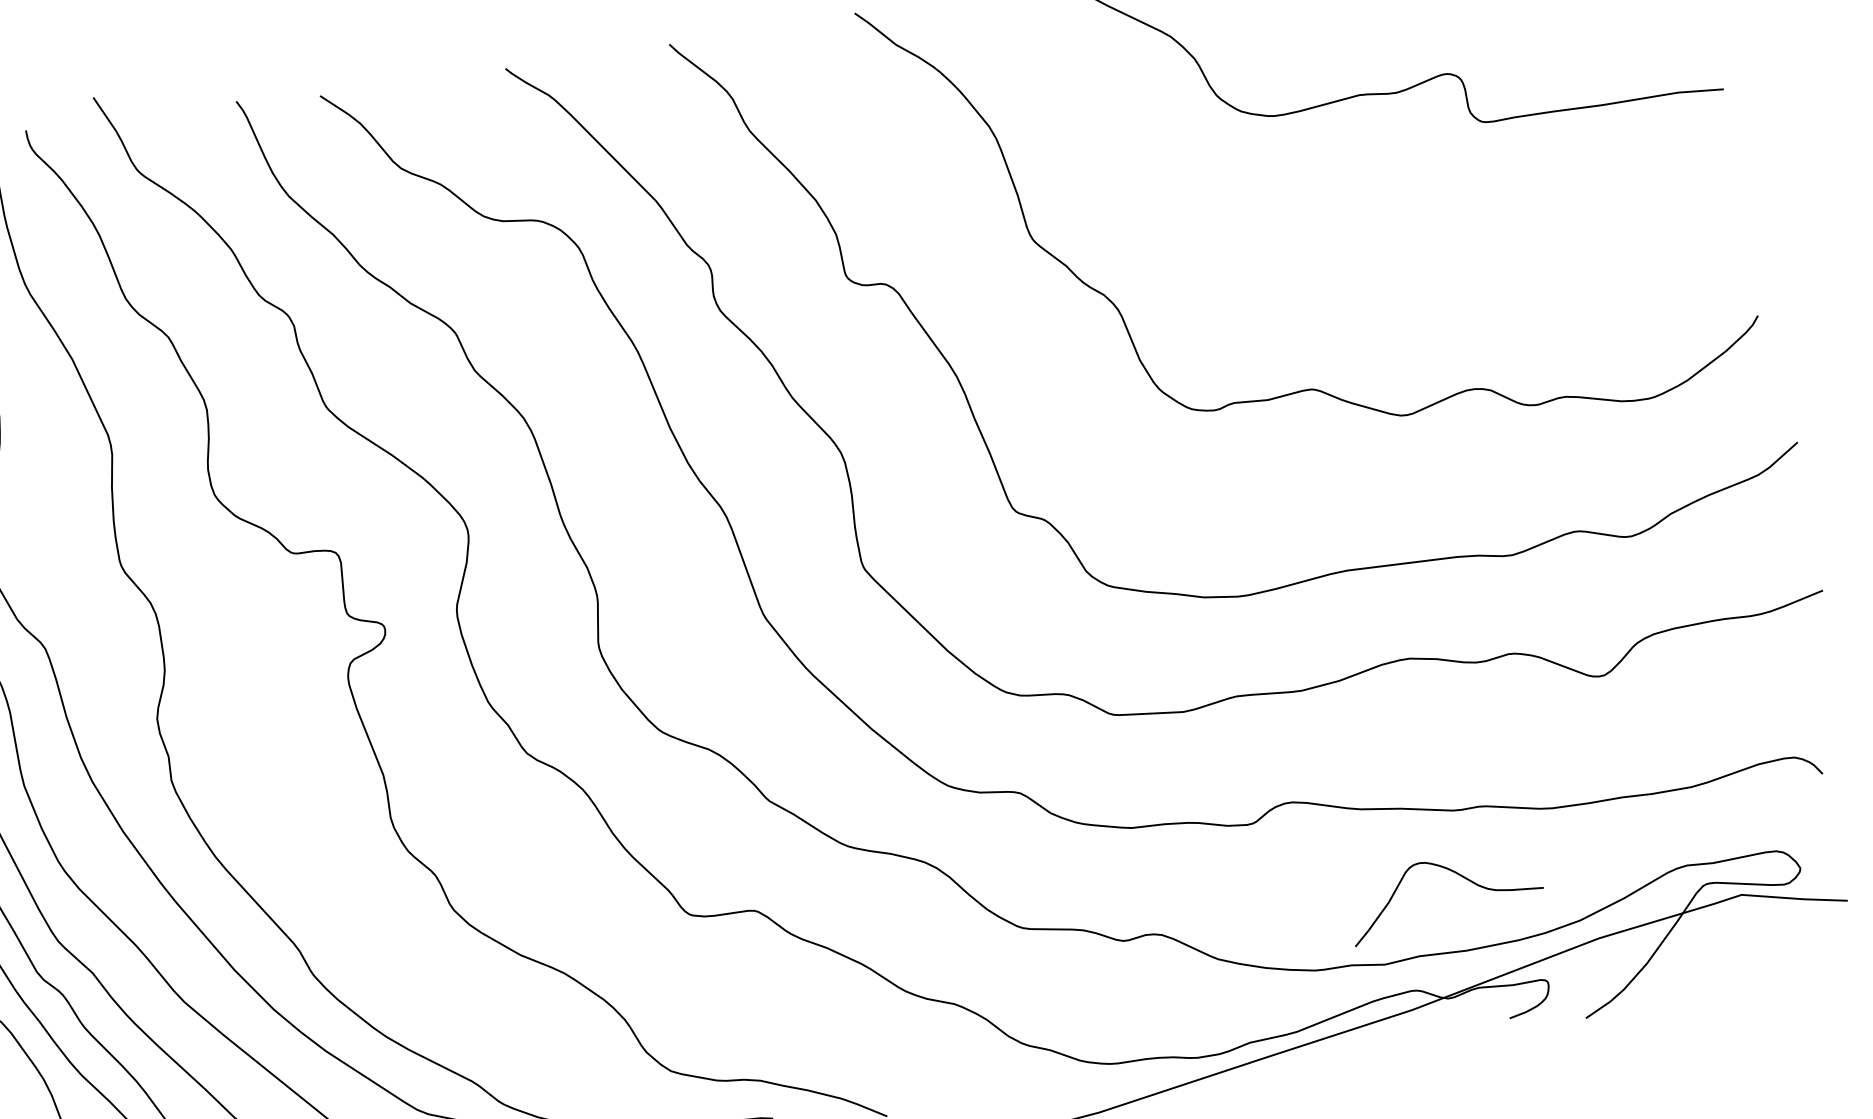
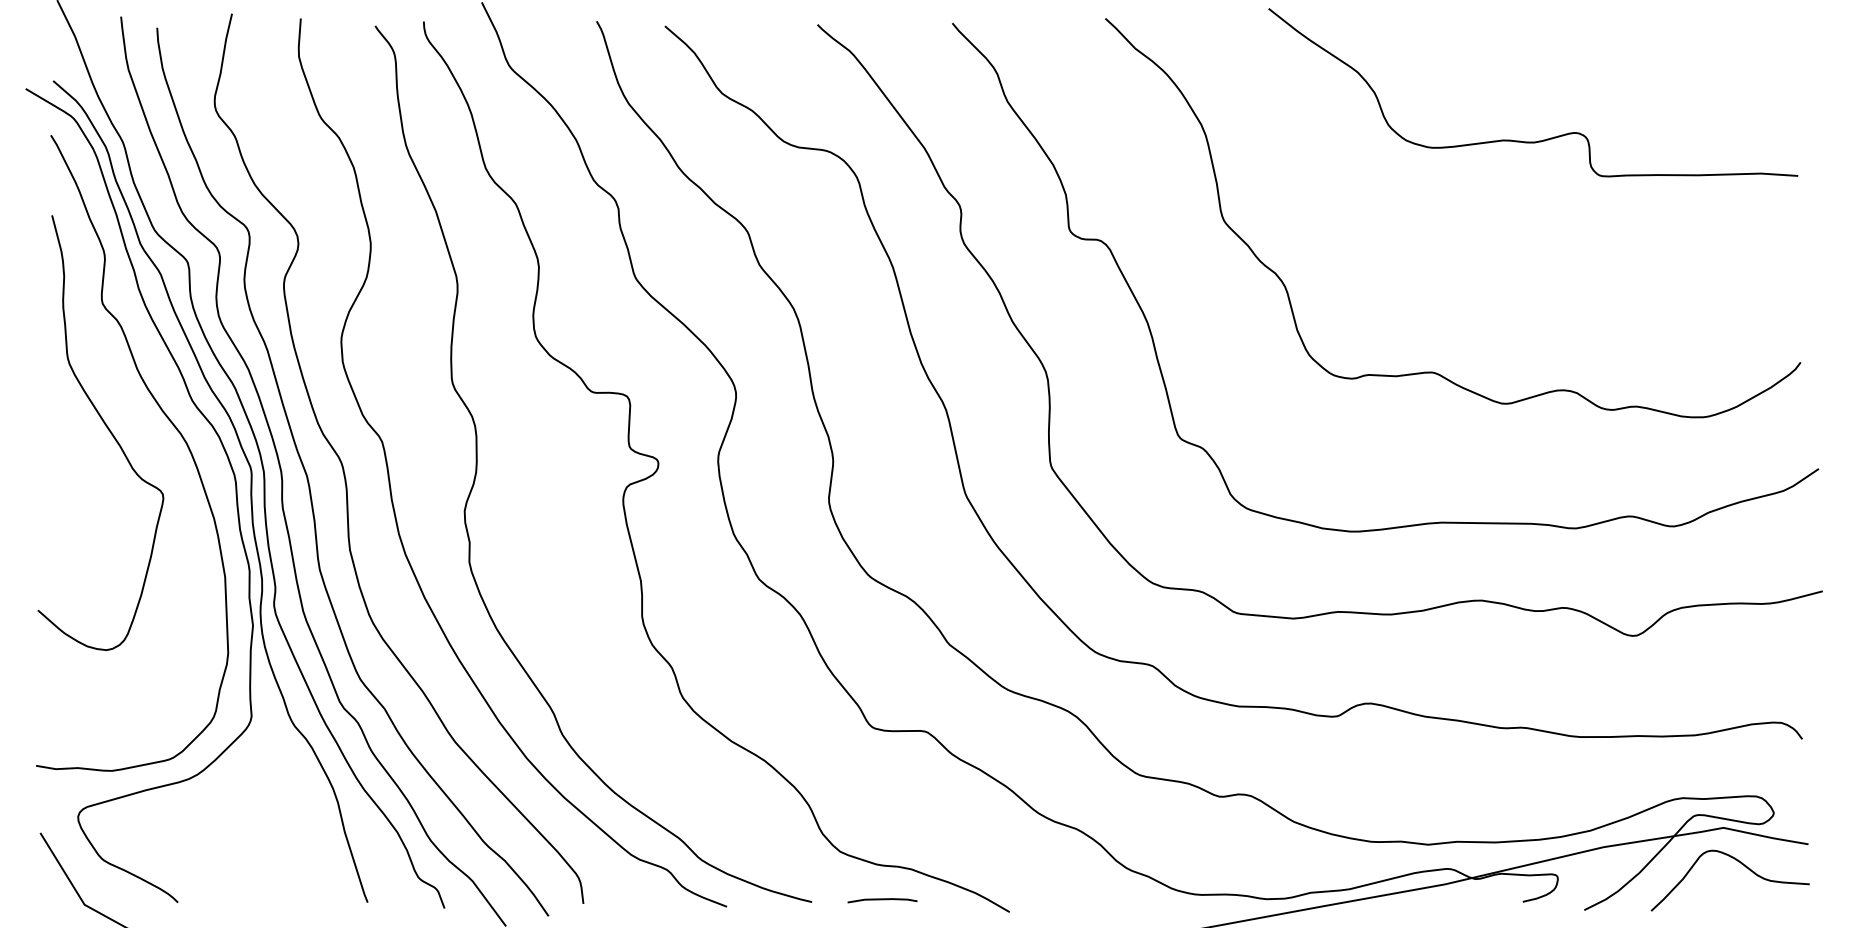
curve: (1457, 875) -> (1741, 864), moved

